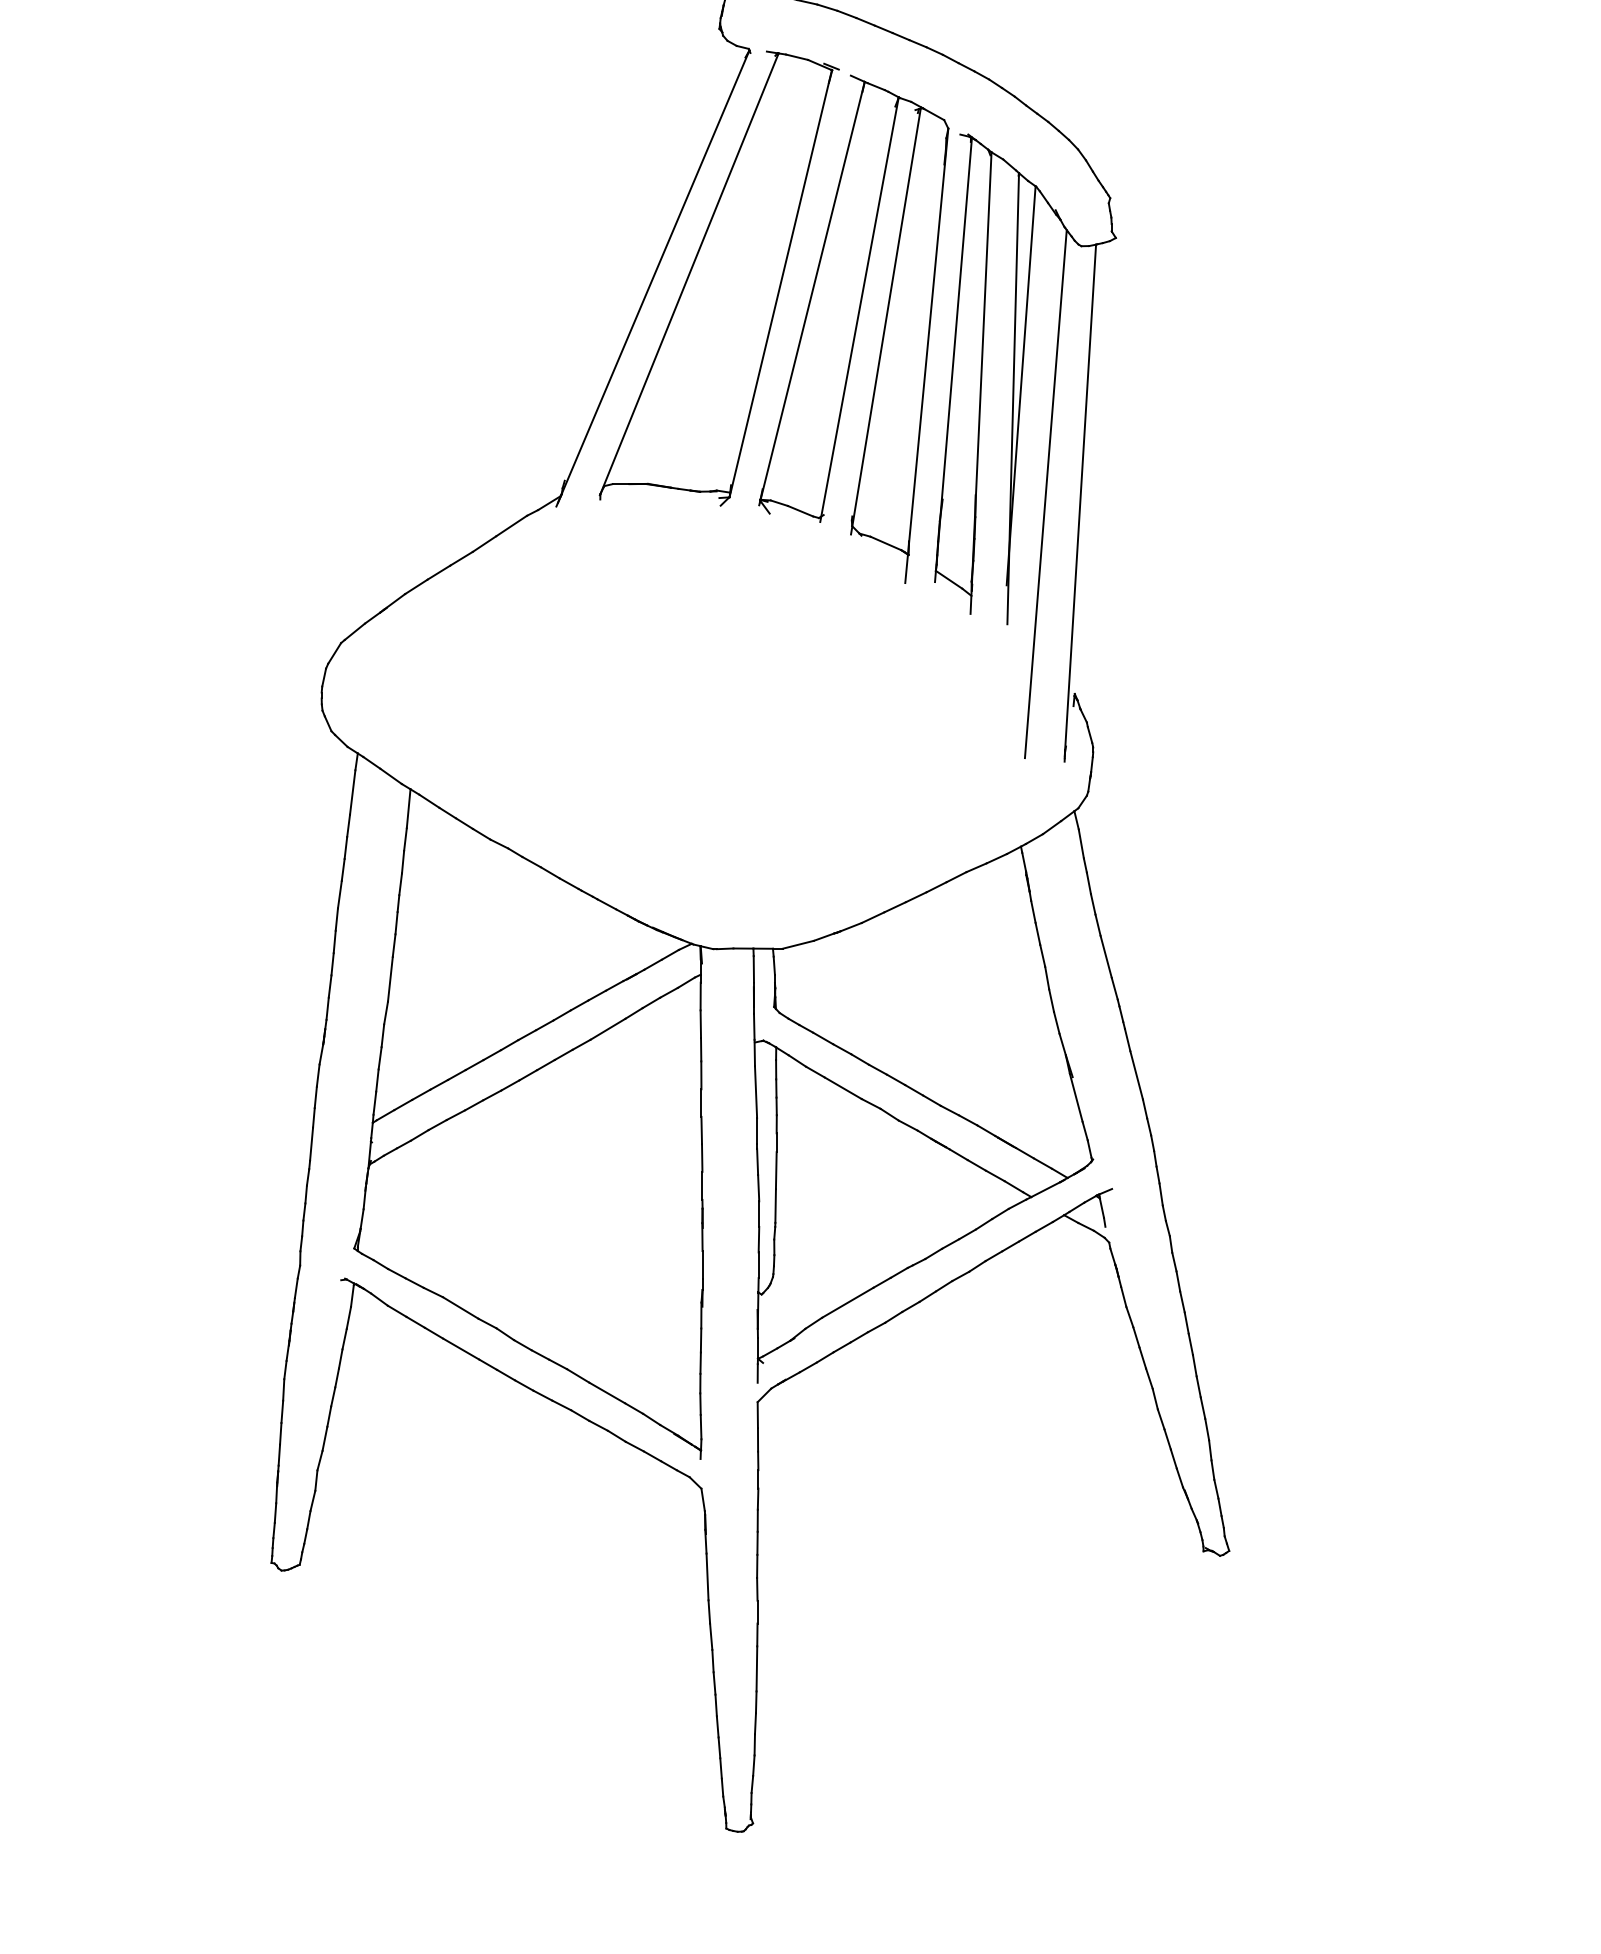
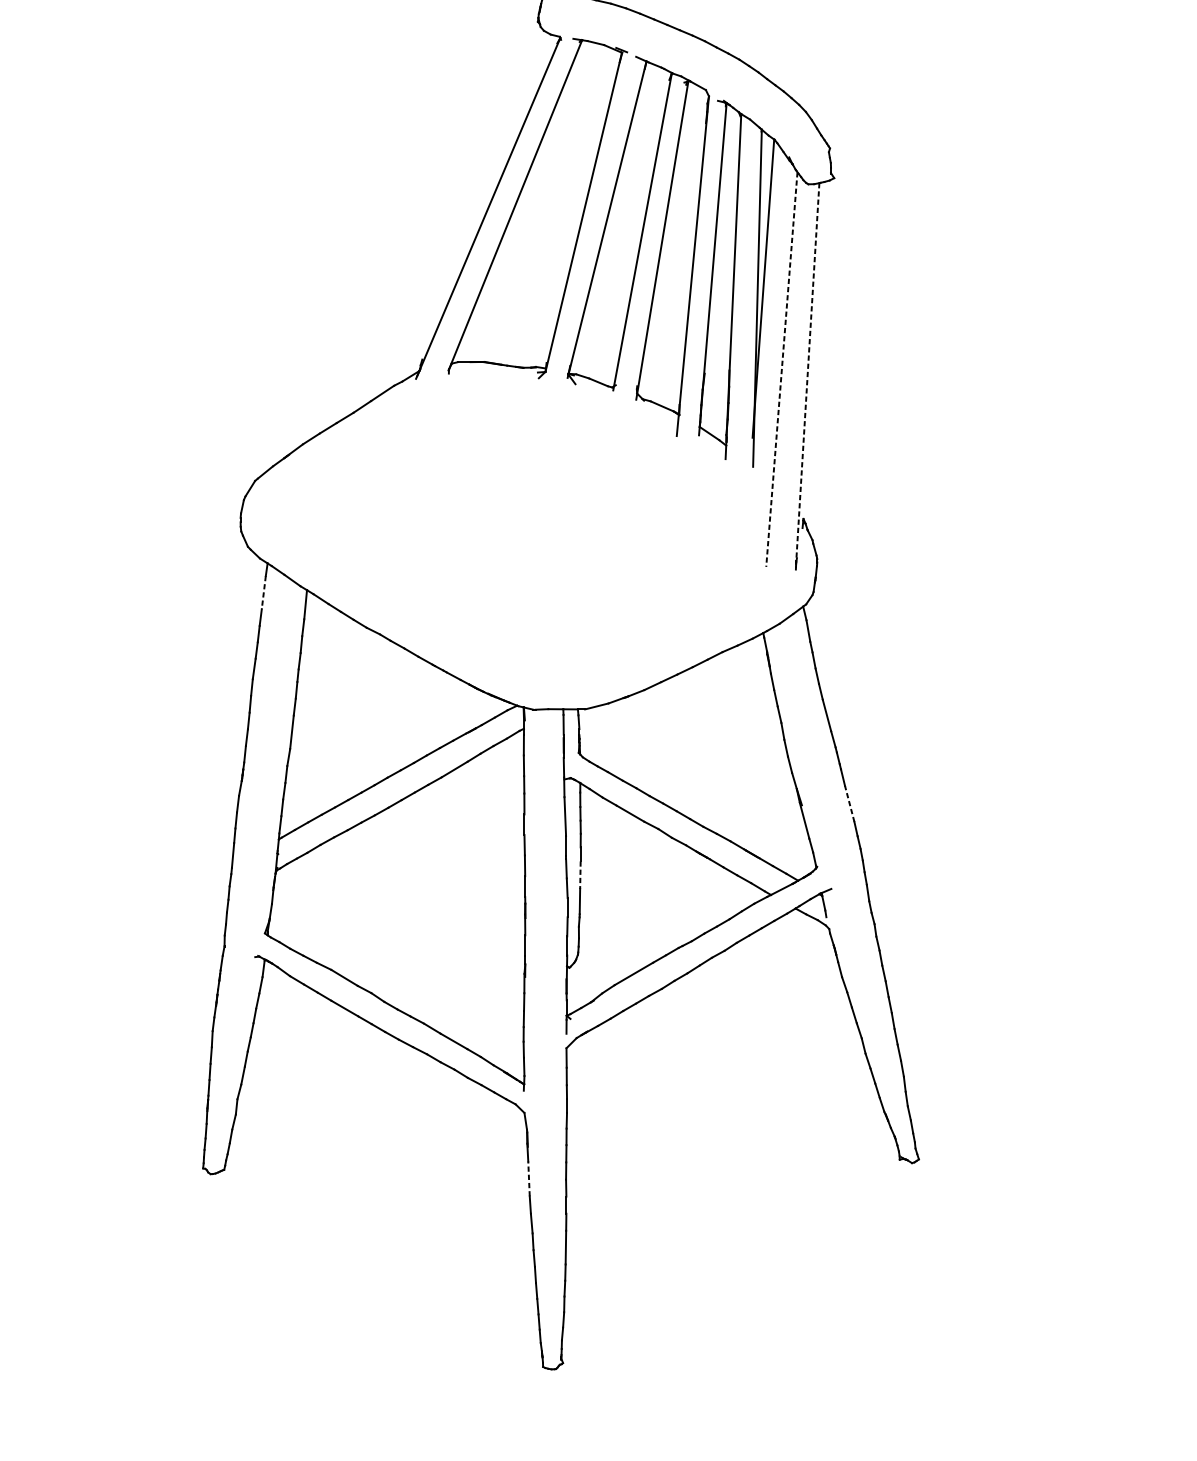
line: (1045, 494) -> (781, 369), solid -> dashed
line: (1080, 500) -> (807, 374), solid -> dashed
line: (352, 793) -> (263, 593), solid -> dashed
line: (1136, 1075) -> (849, 804), solid -> dashed
line: (776, 1171) -> (580, 875), solid -> dashed
line: (707, 1576) -> (528, 1178), solid -> dashed

